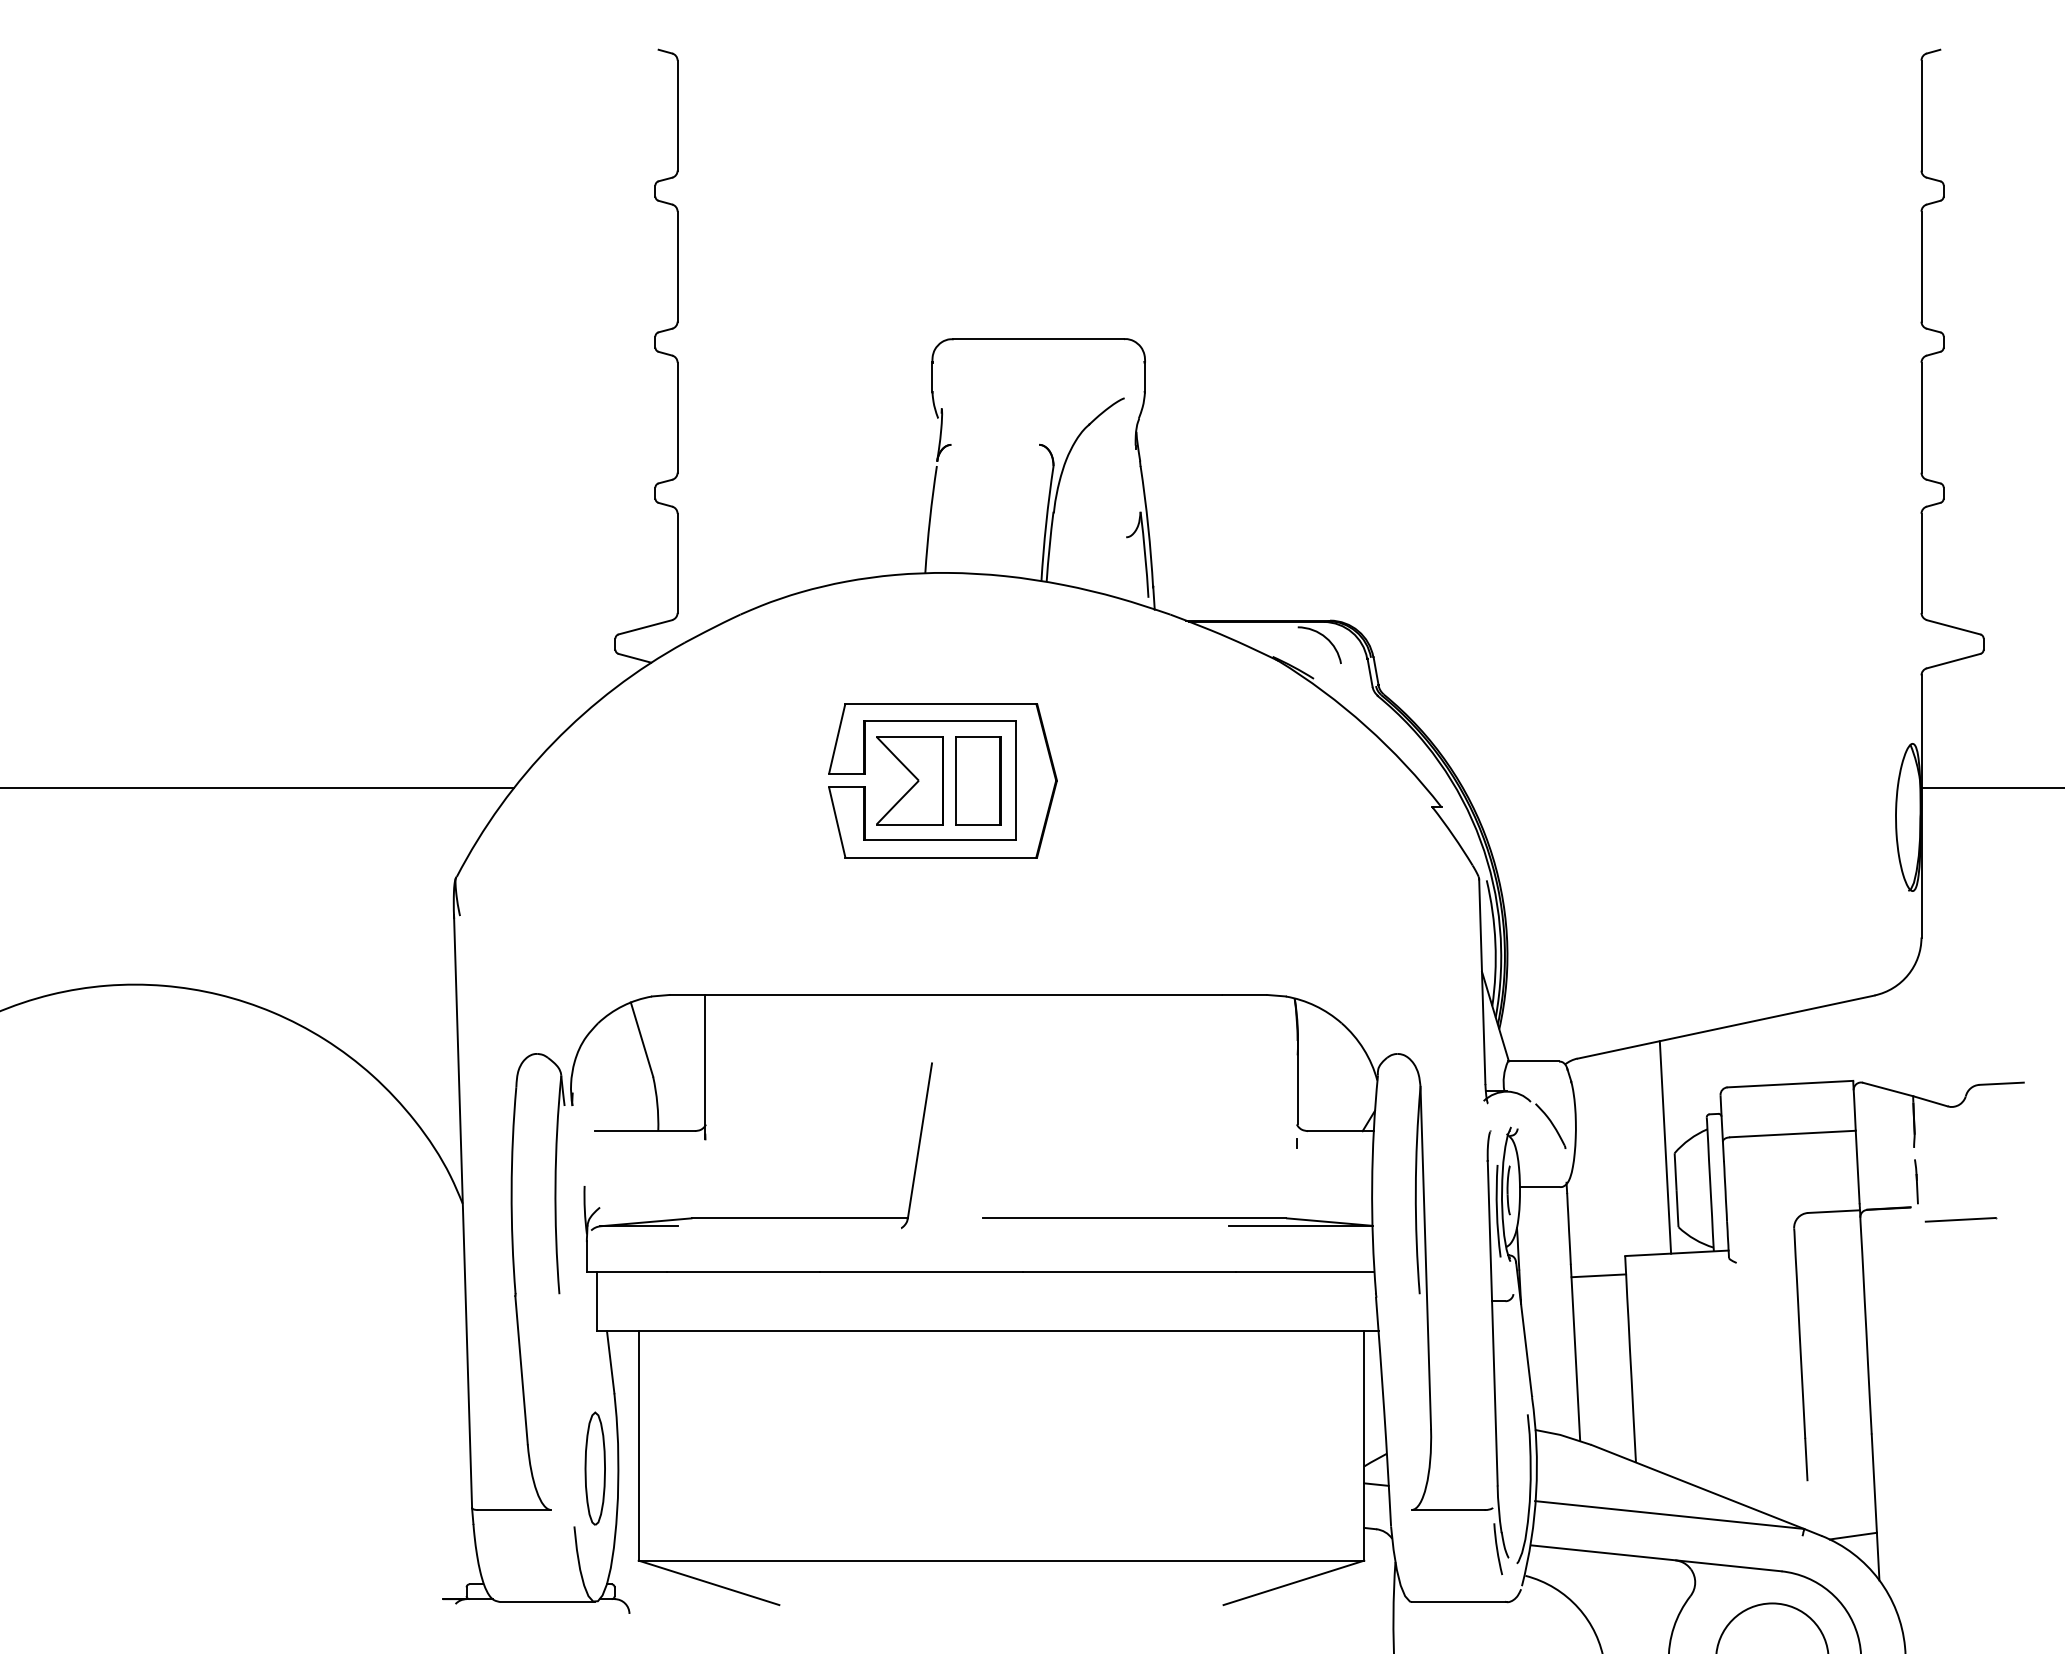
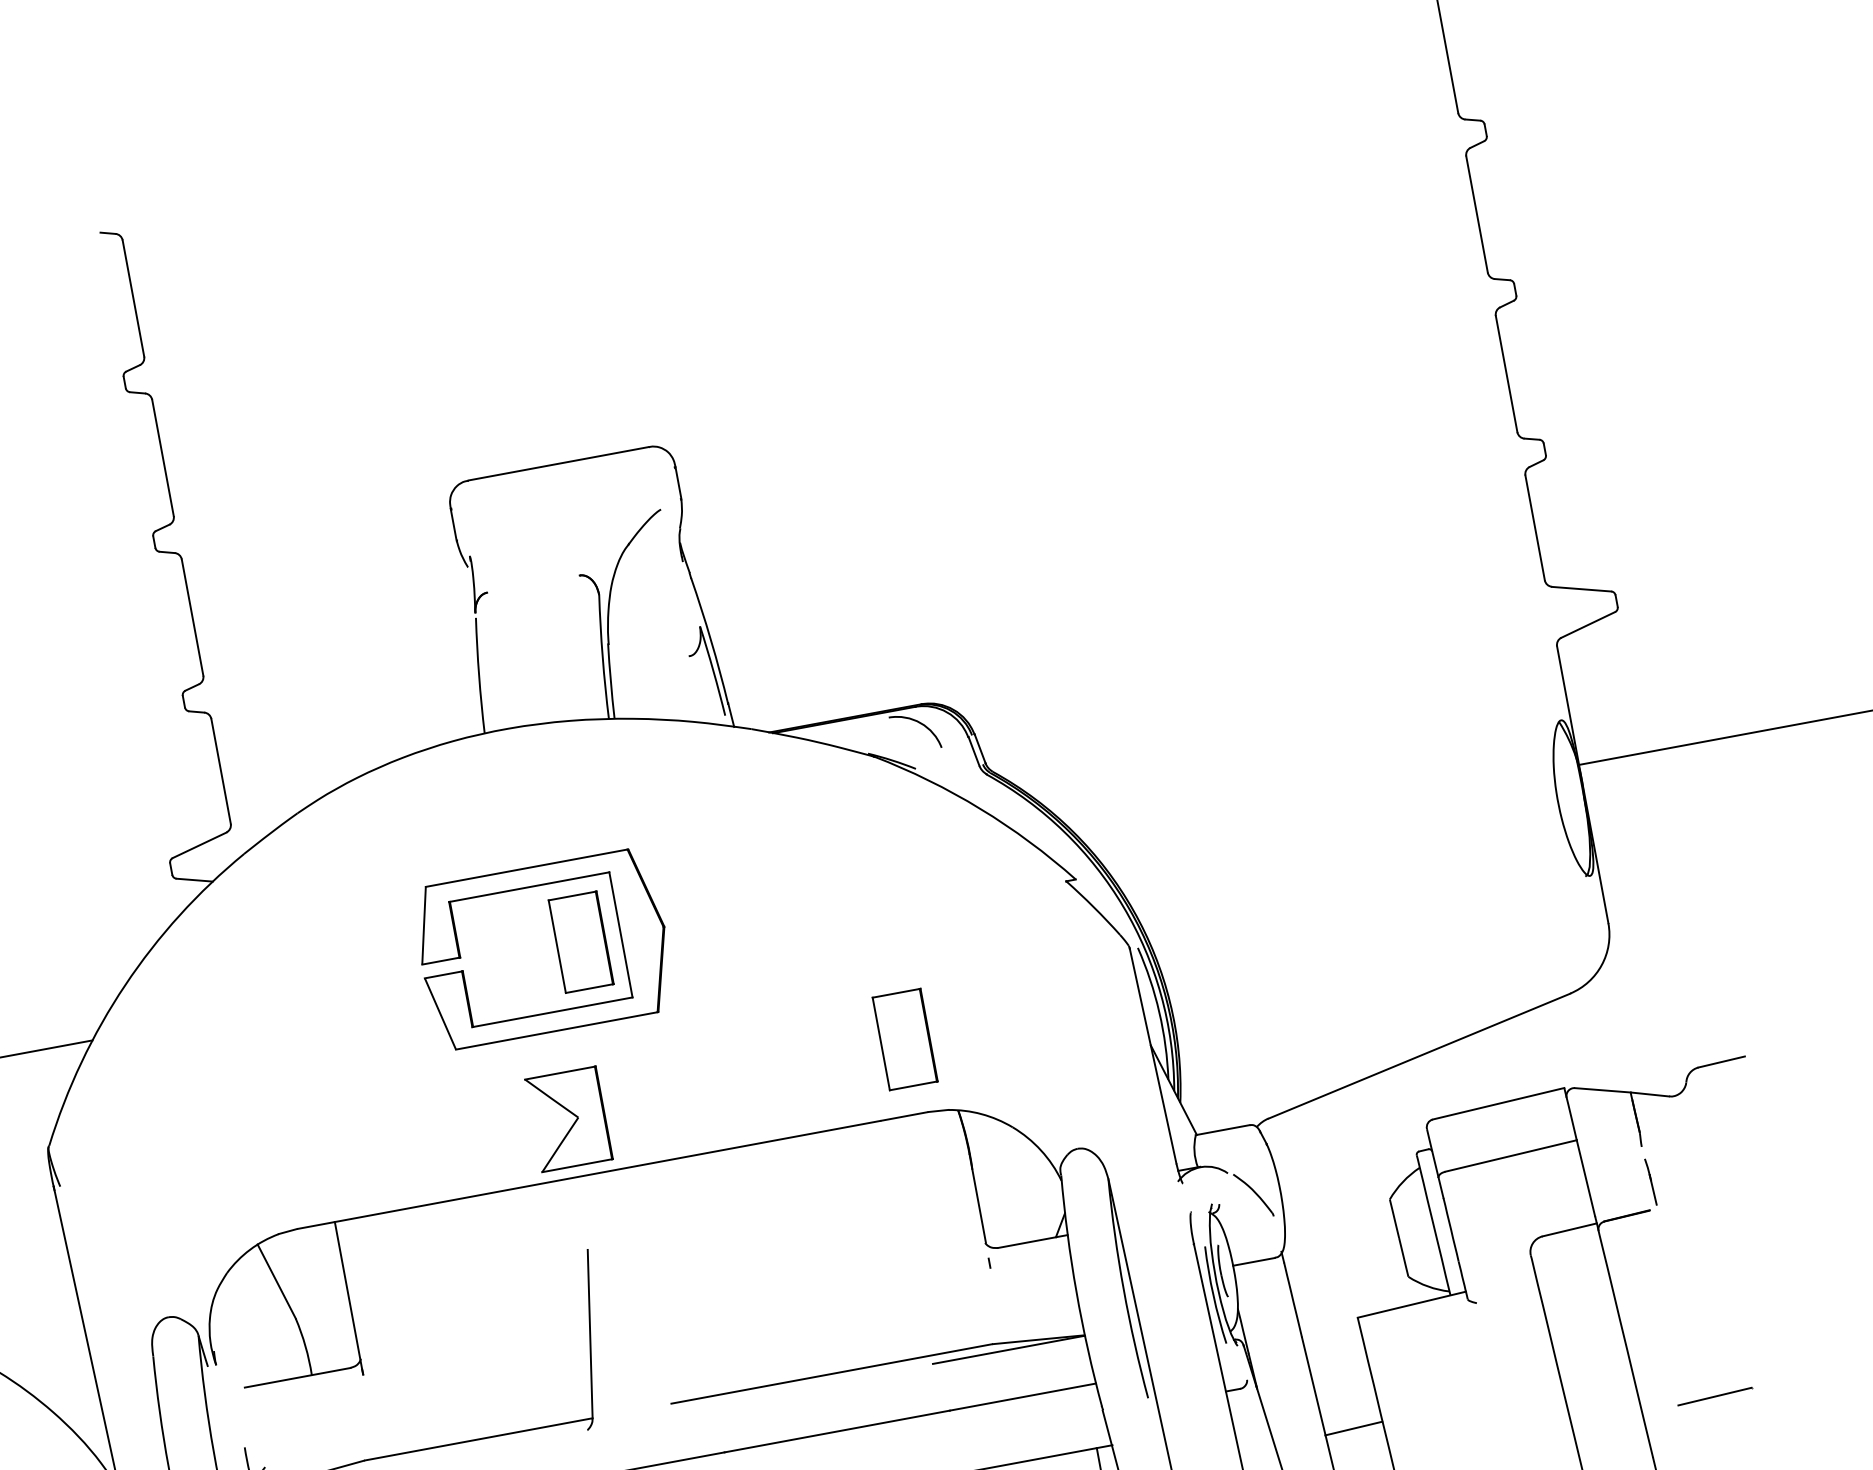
part: (909, 780) -> (568, 1119), moved
part: (1258, 924) -> (905, 1039), added
line: (1665, 1147) -> (1379, 1195), removed
line: (1960, 1219) -> (1714, 1396), moved
line: (1598, 1275) -> (1353, 1428), moved

